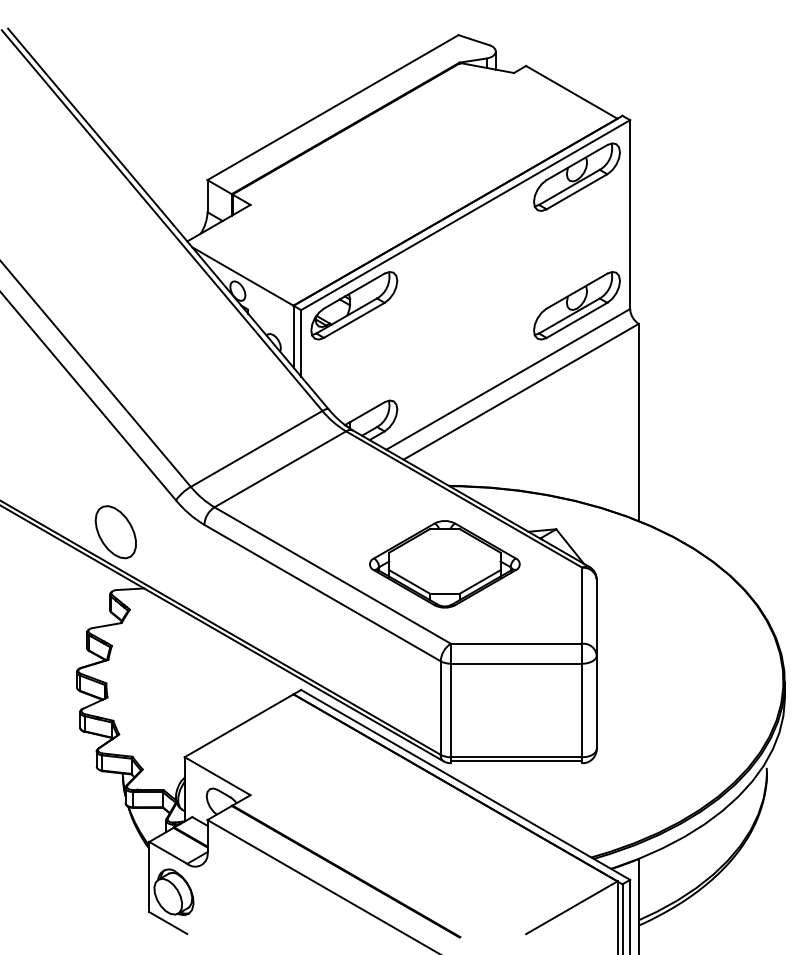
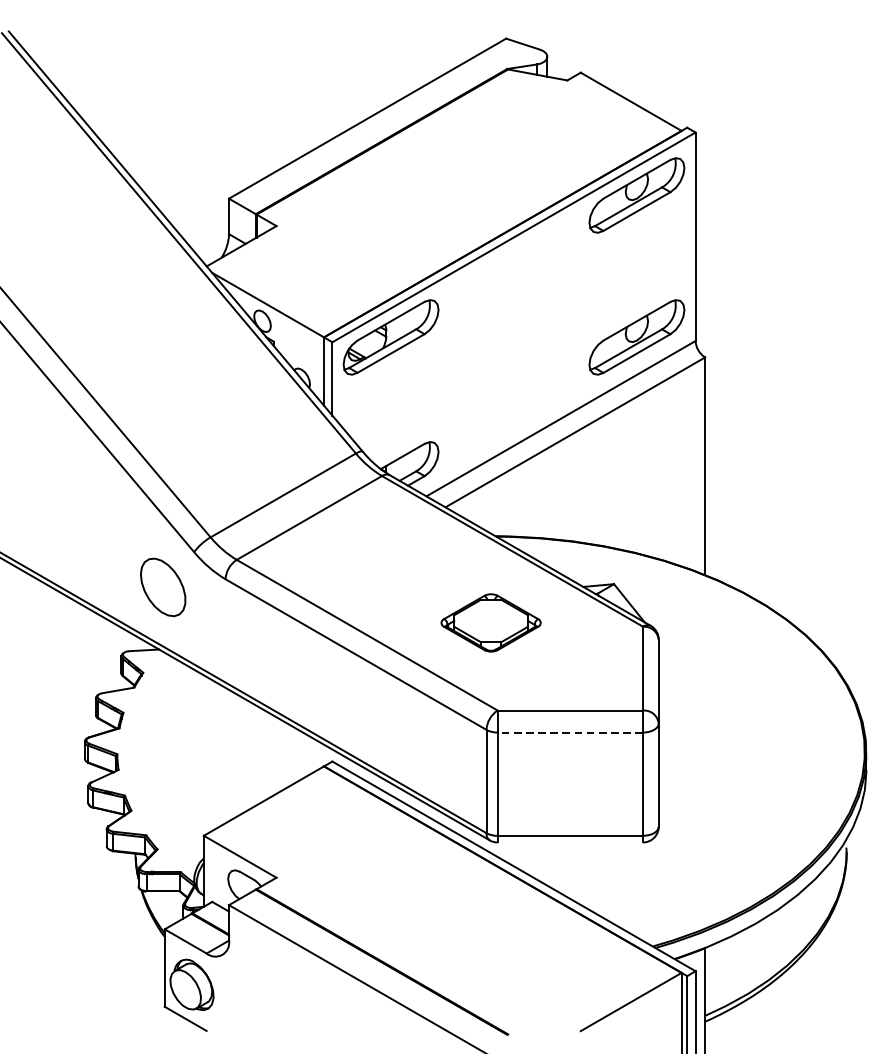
part: (115, 532) -> (162, 587), moved
part: (444, 564) -> (490, 623), size x0.6
line: (516, 663) -> (570, 732), solid -> dashed
line: (516, 760) -> (570, 839), removed

